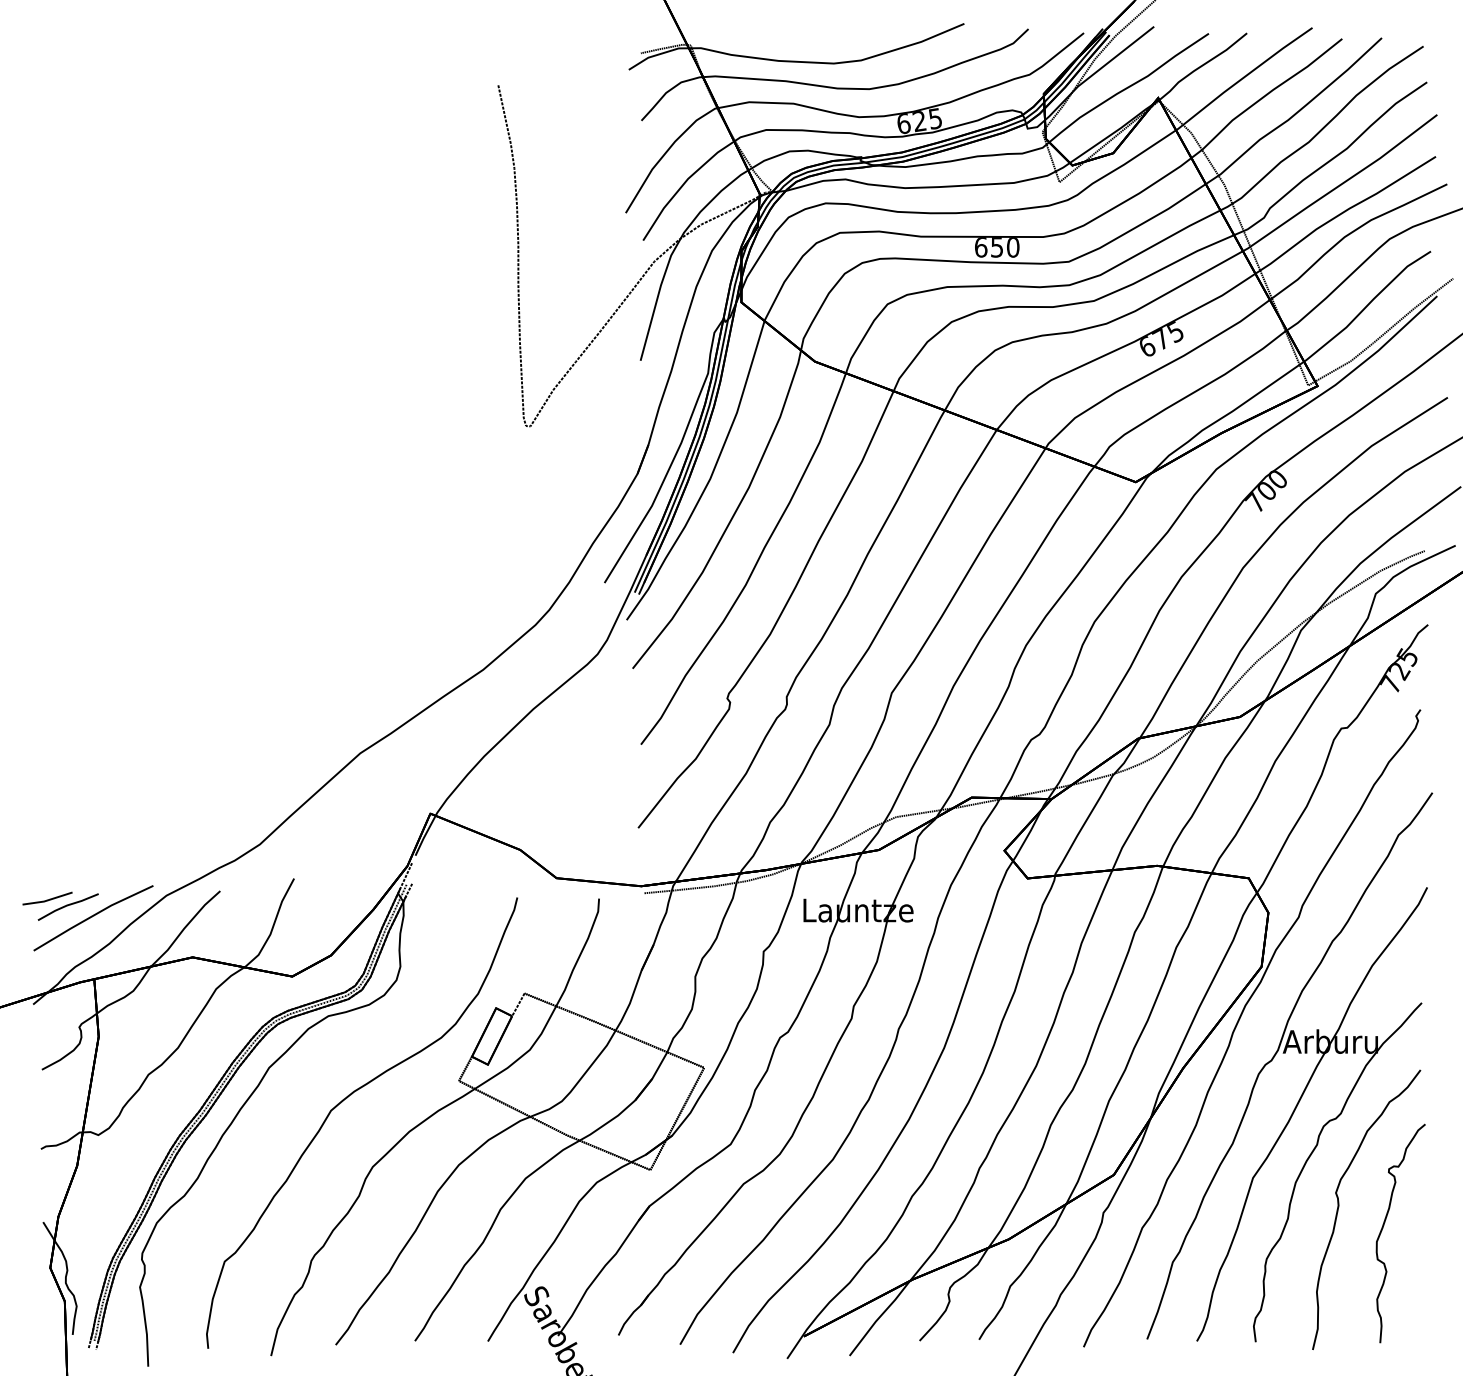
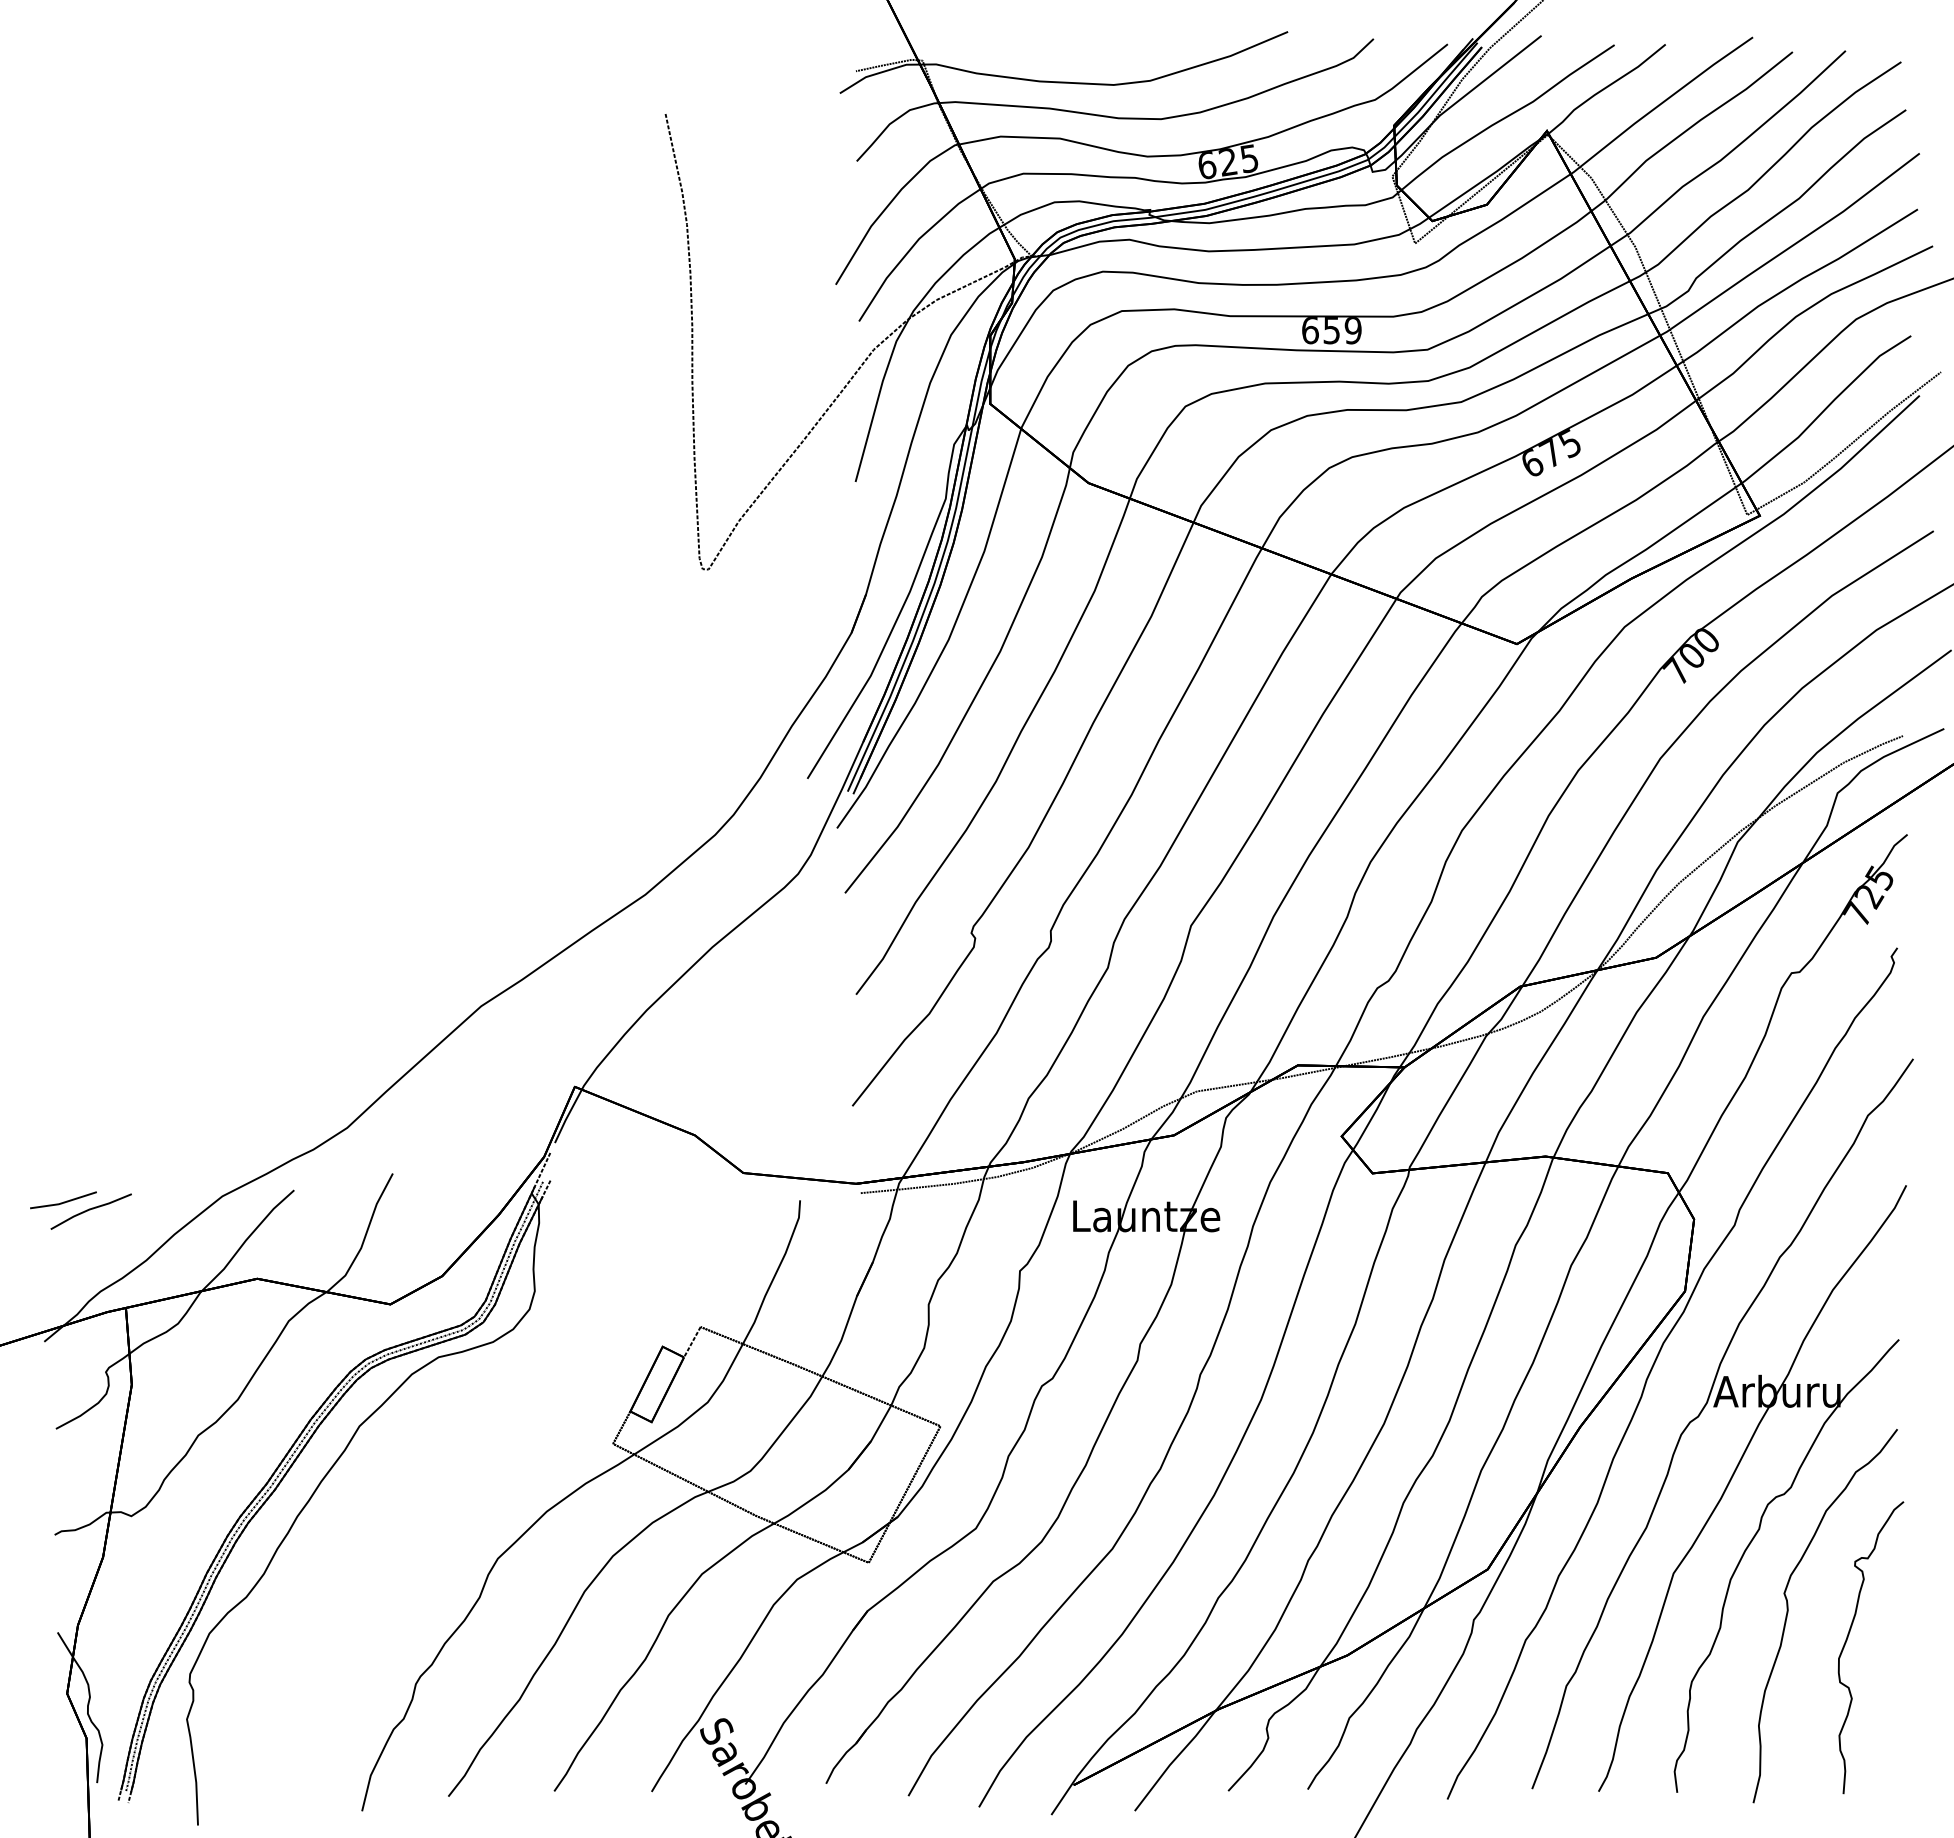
text: (1012, 247) -> (1352, 330), 650 -> 659
line: (93, 916) -> (124, 1224), removed
curve: (344, 1100) -> (459, 1470), removed

